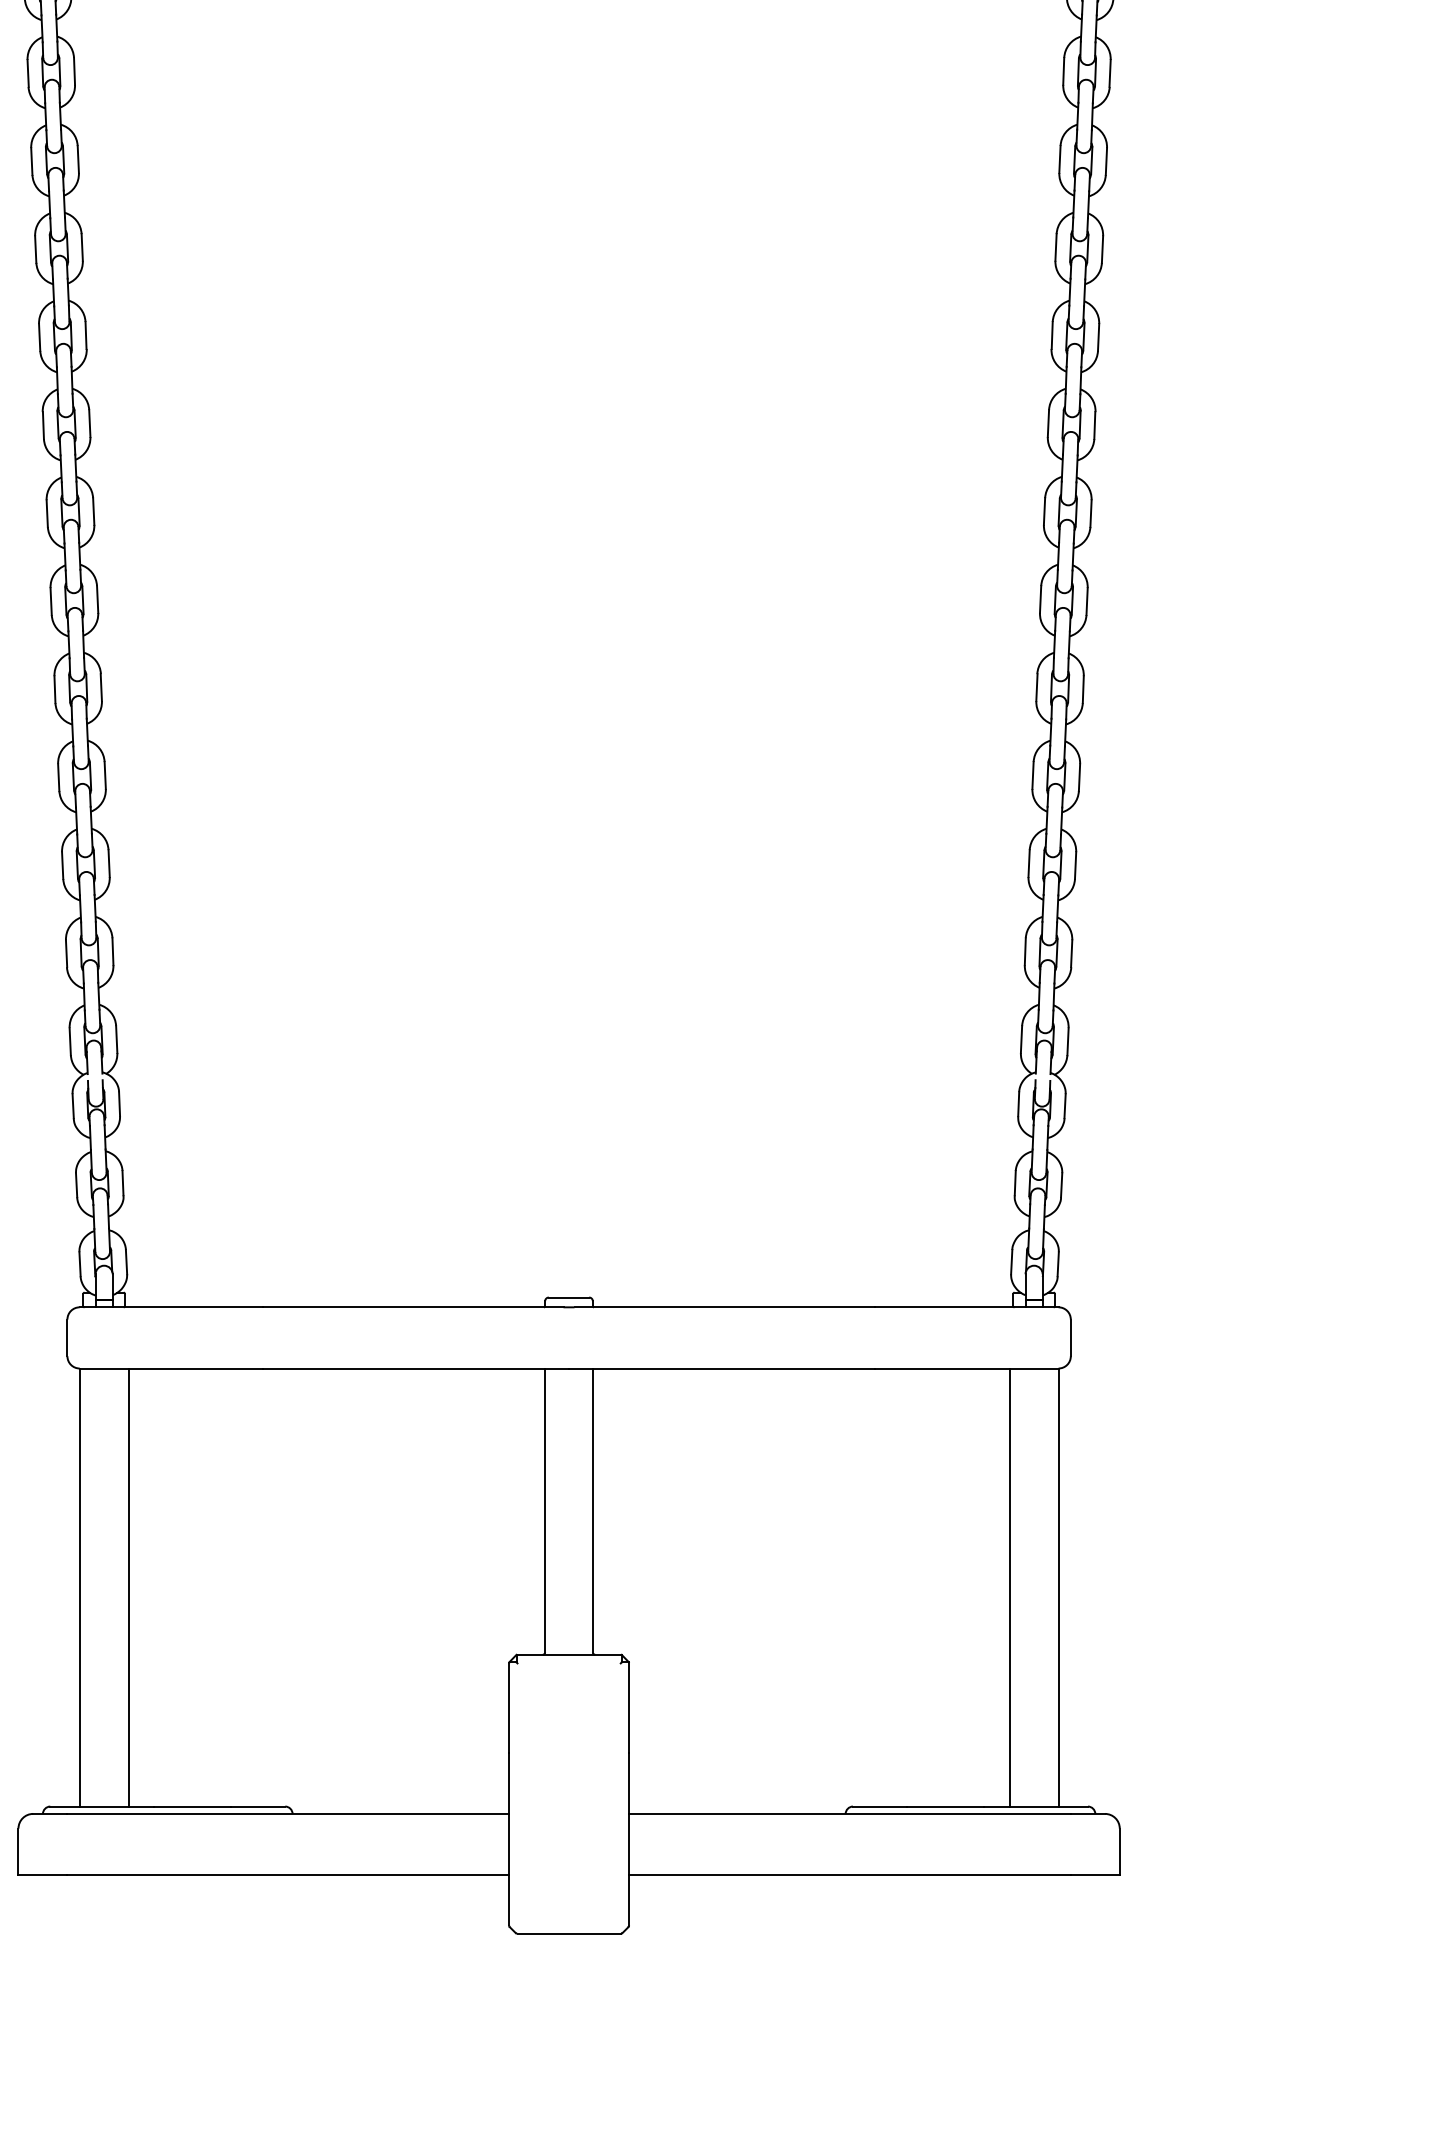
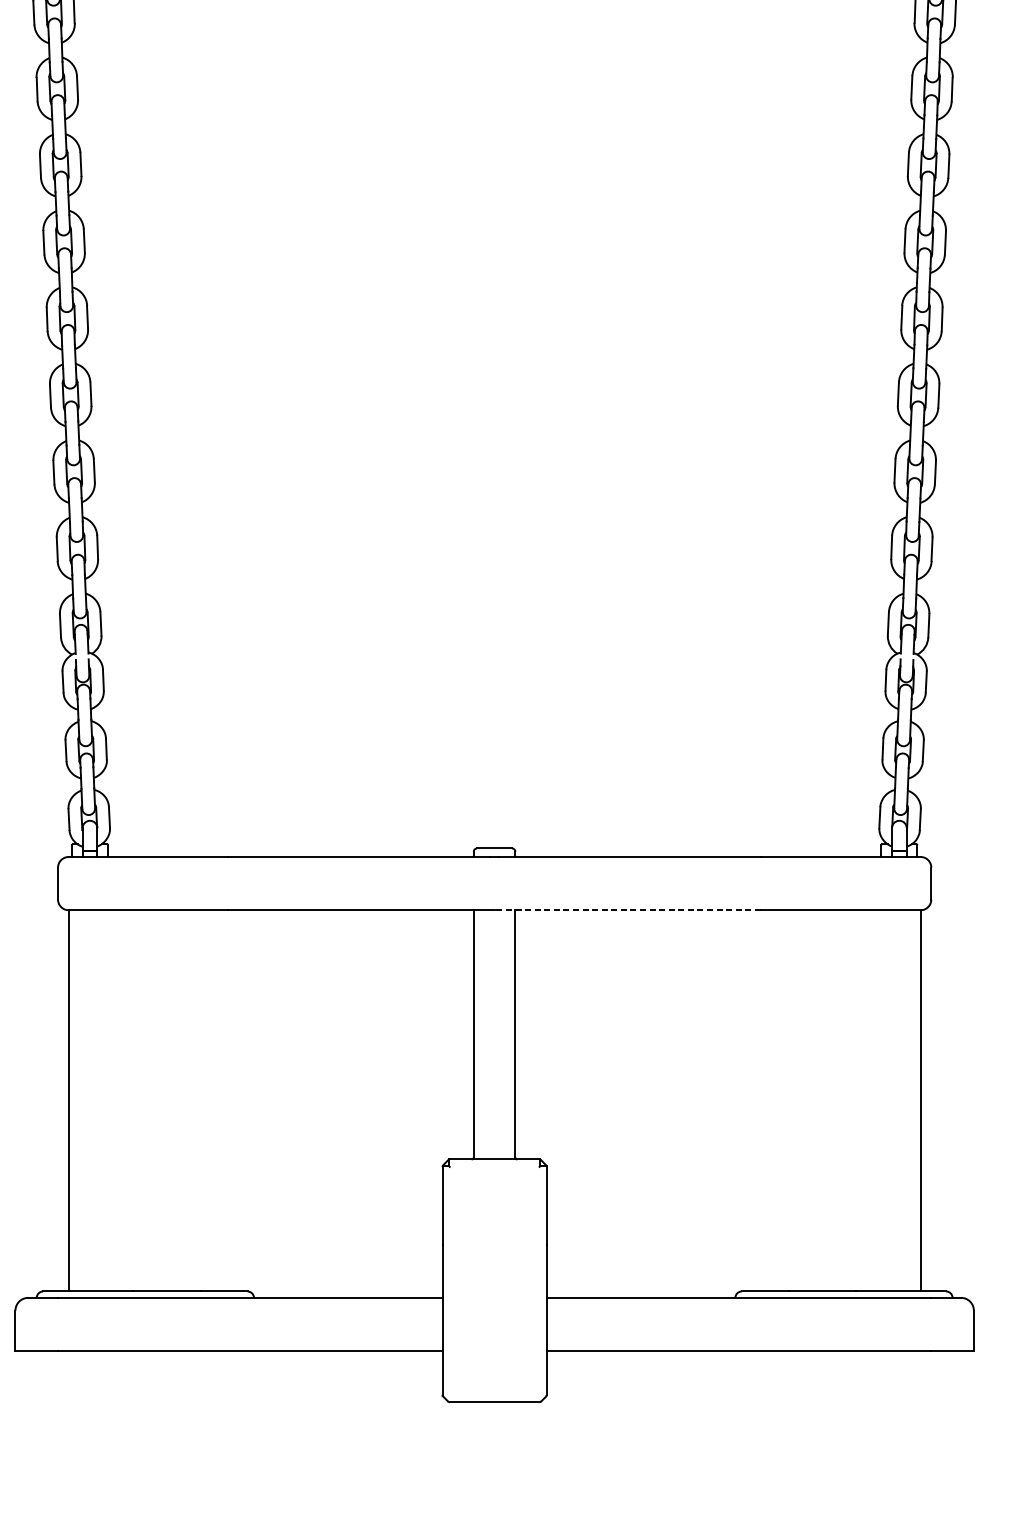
line: (722, 1368) -> (628, 910), solid -> dashed
line: (128, 1587) -> (111, 1100), removed
line: (1009, 1587) -> (877, 1100), removed

